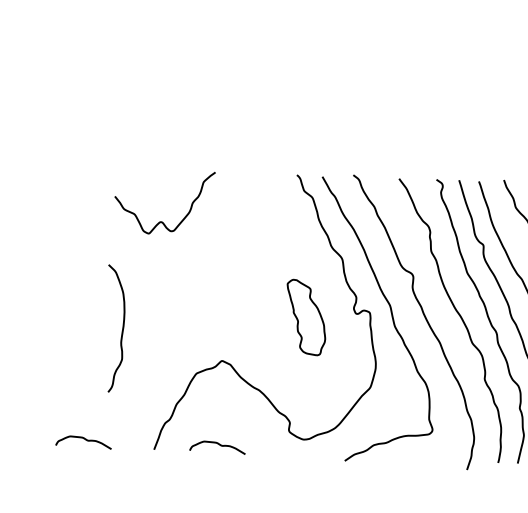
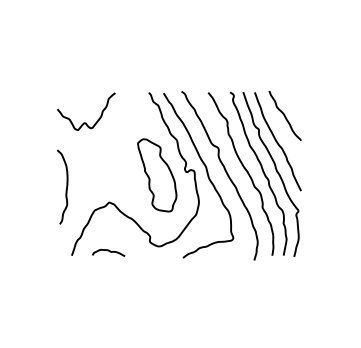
curve: (163, 221) -> (86, 122), moved
part: (306, 317) -> (157, 175), size x1.67
curve: (122, 327) -> (66, 186), moved
curve: (83, 439) -> (30, 251), removed

